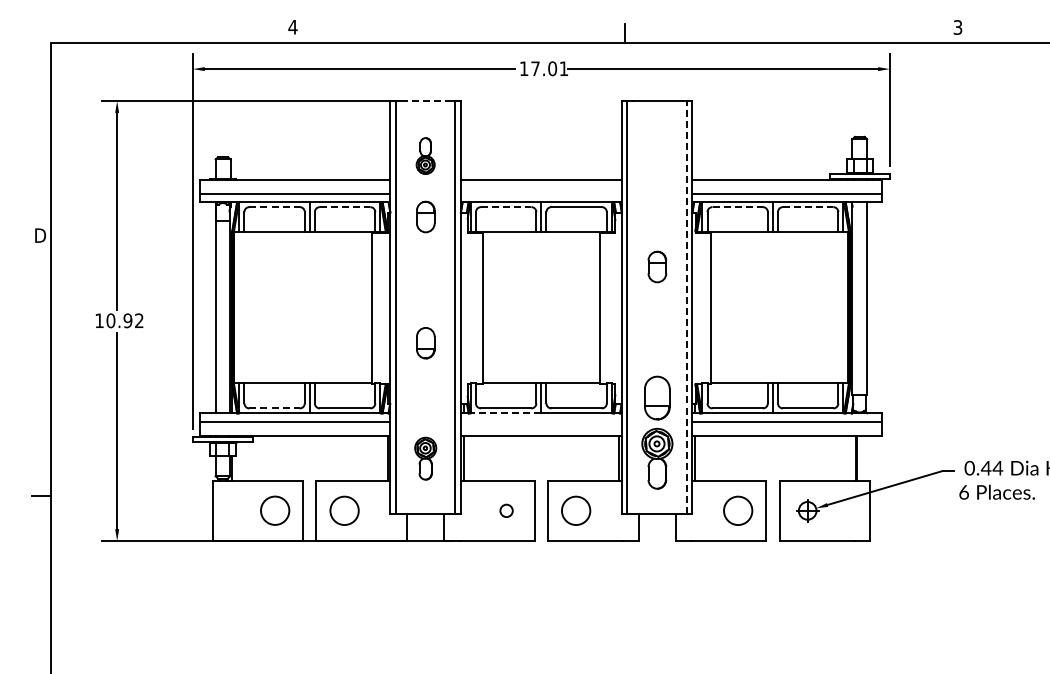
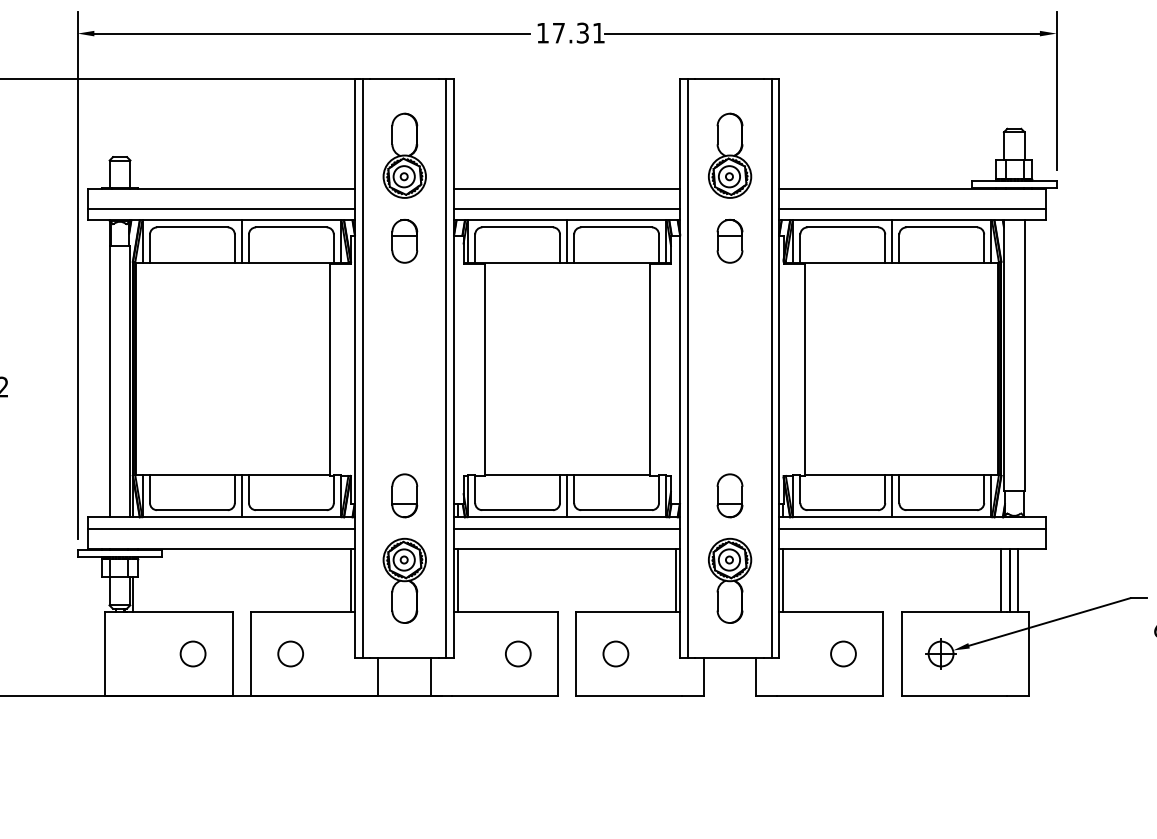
text: (552, 68) -> (582, 32), 17.01 -> 17.31
line: (426, 101) -> (405, 79), dashed -> solid
part: (425, 155) -> (404, 154), size x1.67
part: (657, 155) -> (730, 154), added
line: (540, 193) -> (565, 208), added
line: (275, 207) -> (193, 227), dashed -> solid
line: (345, 207) -> (291, 227), dashed -> solid
line: (506, 207) -> (518, 227), dashed -> solid
line: (738, 207) -> (843, 227), dashed -> solid
line: (808, 207) -> (942, 227), dashed -> solid
part: (657, 266) -> (730, 240), moved
line: (687, 306) -> (772, 367), dashed -> solid
part: (425, 343) -> (404, 496), moved
part: (657, 398) -> (730, 496), size x0.71
line: (275, 408) -> (193, 510), dashed -> solid
line: (505, 413) -> (516, 517), dashed -> solid
line: (540, 421) -> (565, 528), added
part: (425, 458) -> (404, 580), size x1.43
line: (850, 458) -> (1001, 580), added
line: (862, 458) -> (1018, 580), added
circle: (274, 510) -> (192, 653), size x0.62
circle: (344, 510) -> (290, 653), size x0.62
circle: (506, 510) -> (518, 653), size x1.43
circle: (576, 510) -> (616, 653), size x0.62
circle: (738, 510) -> (843, 653), size x0.62

